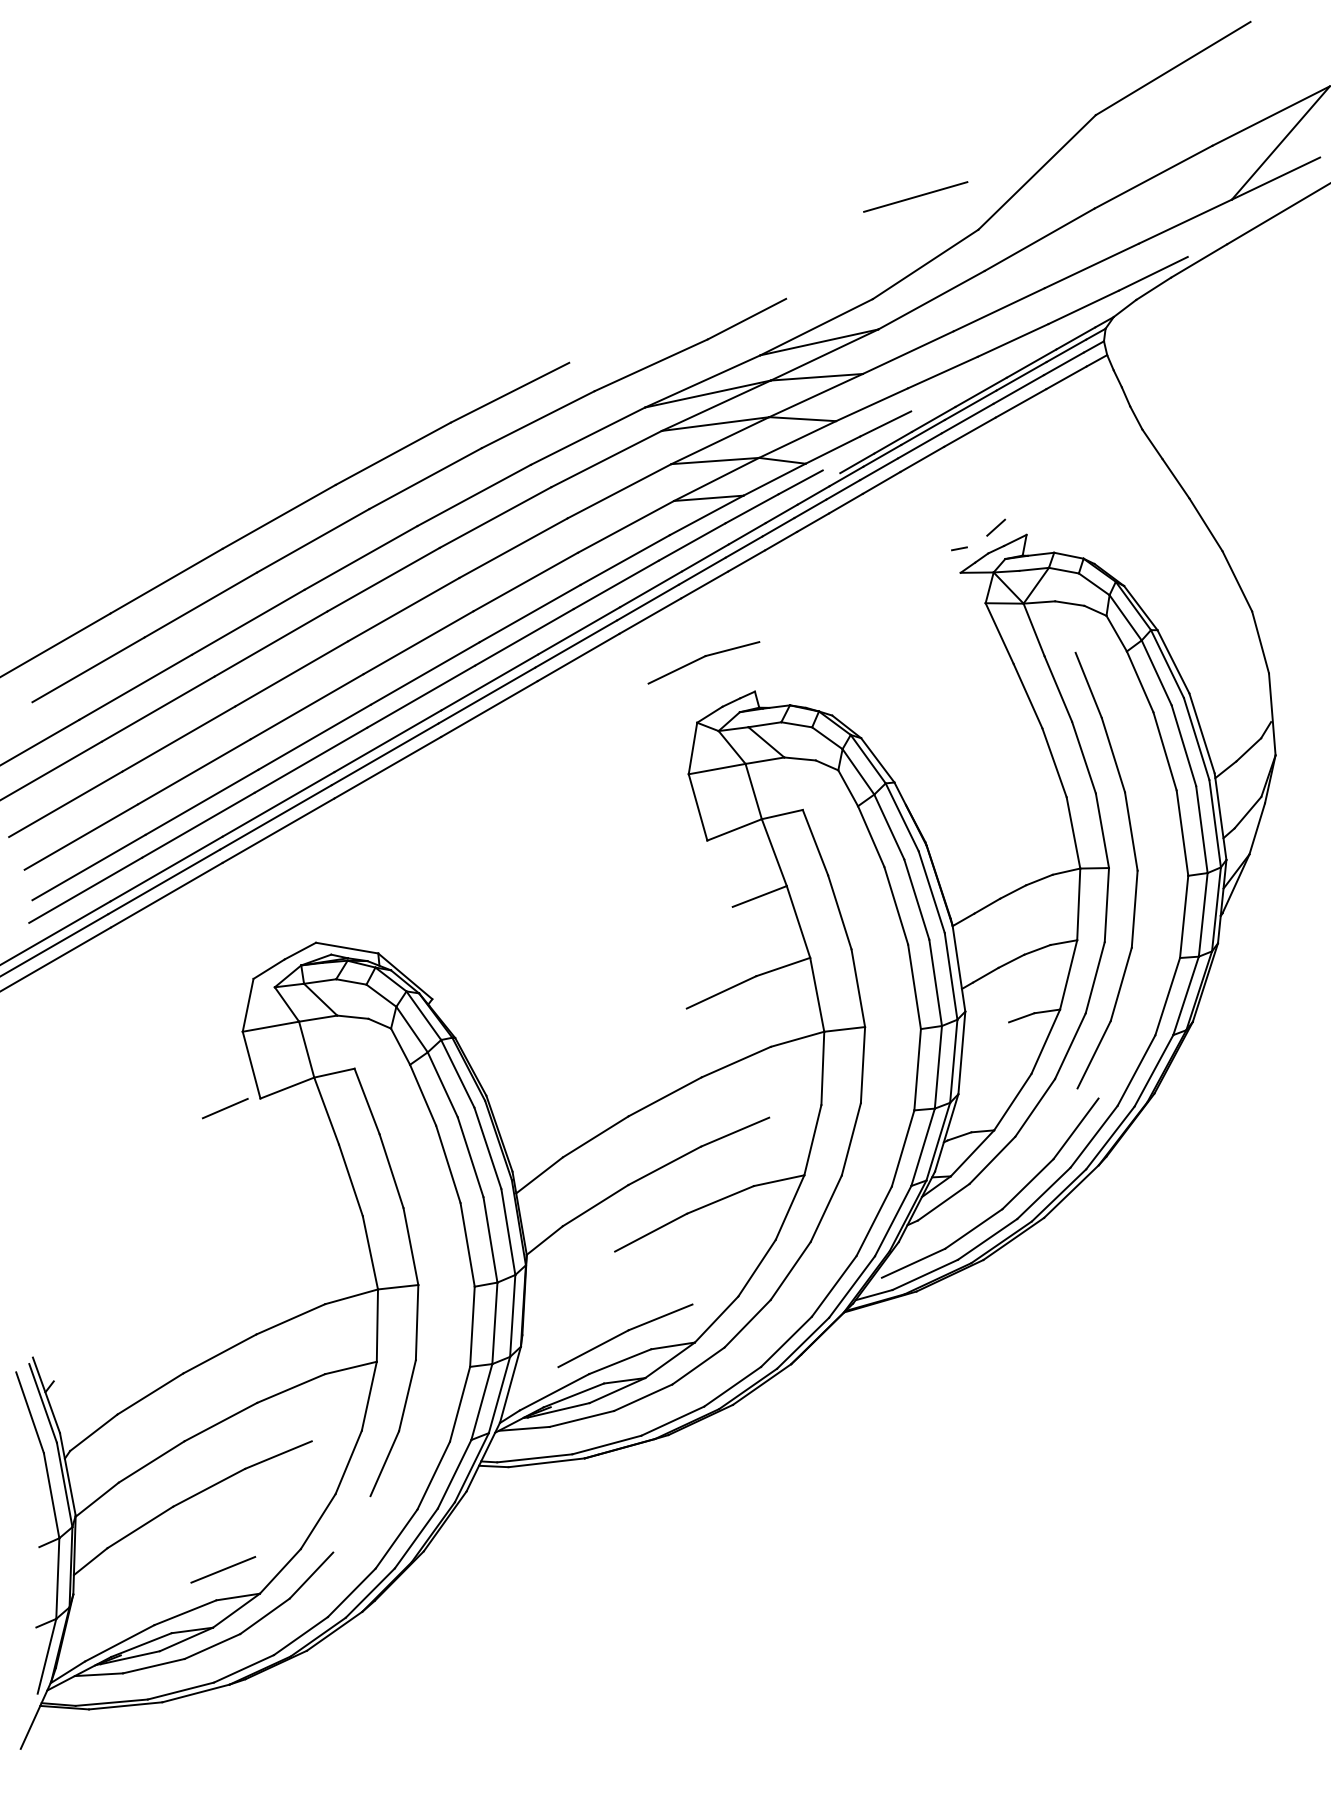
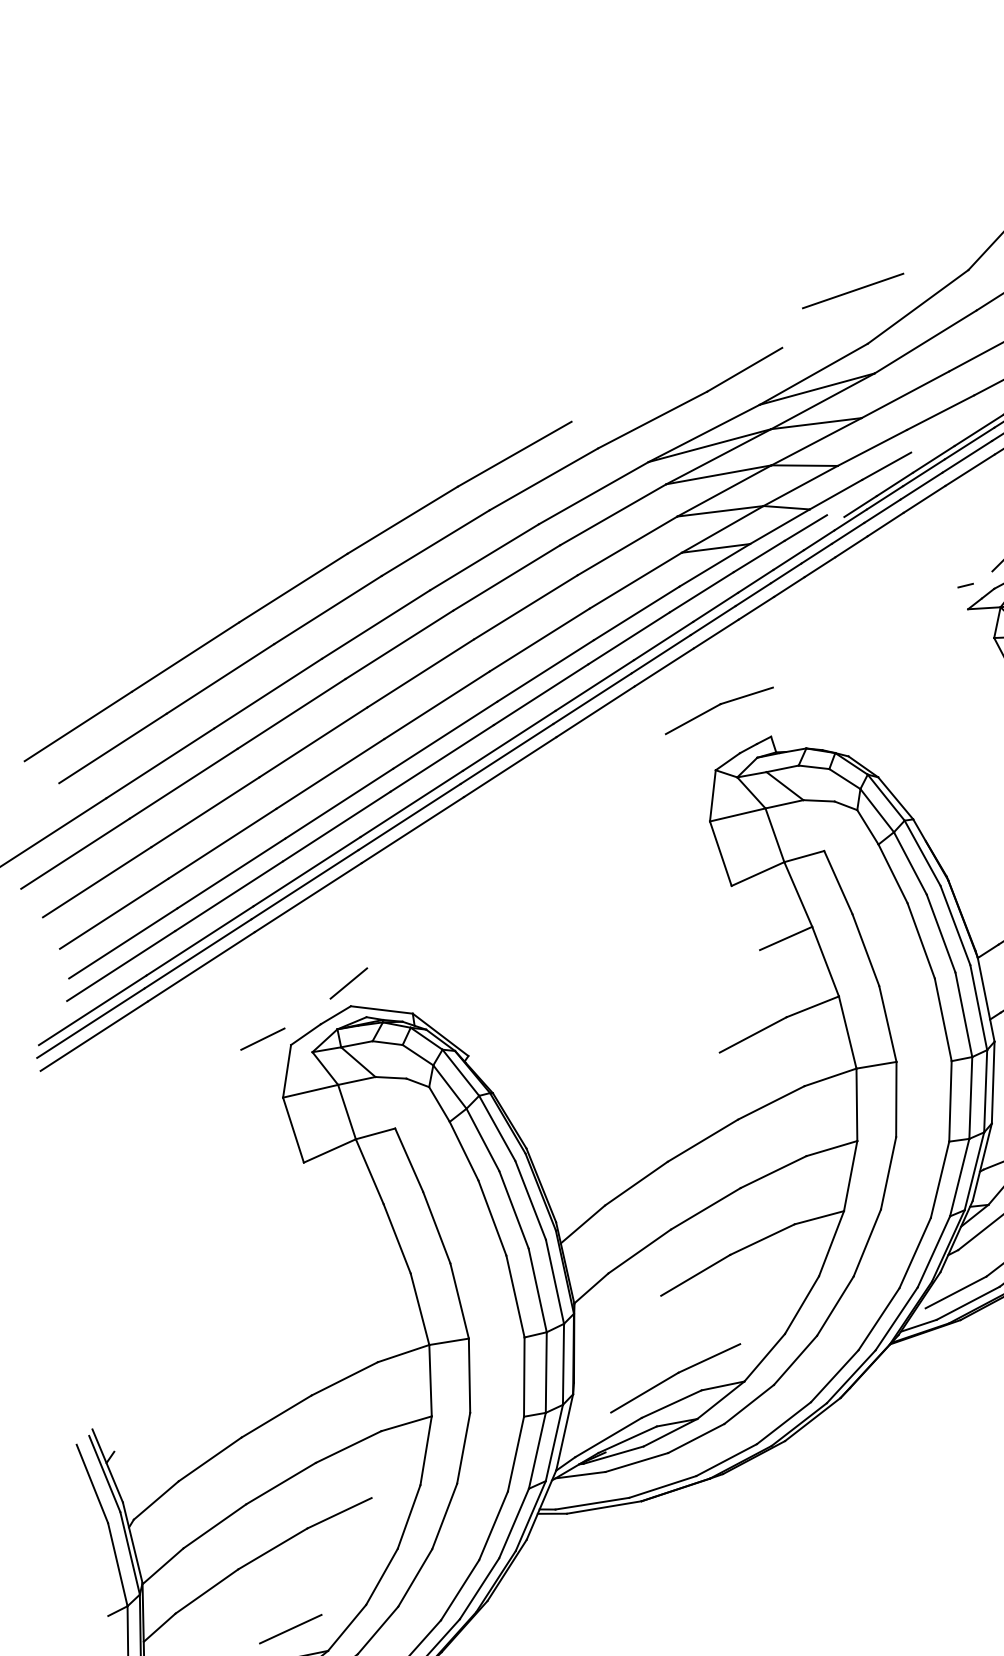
line: (915, 196) -> (852, 290), moved
line: (315, 919) -> (349, 983), added
line: (225, 1108) -> (263, 1039), moved
line: (795, 1111) -> (832, 1148), added
line: (351, 1524) -> (414, 1578), added

